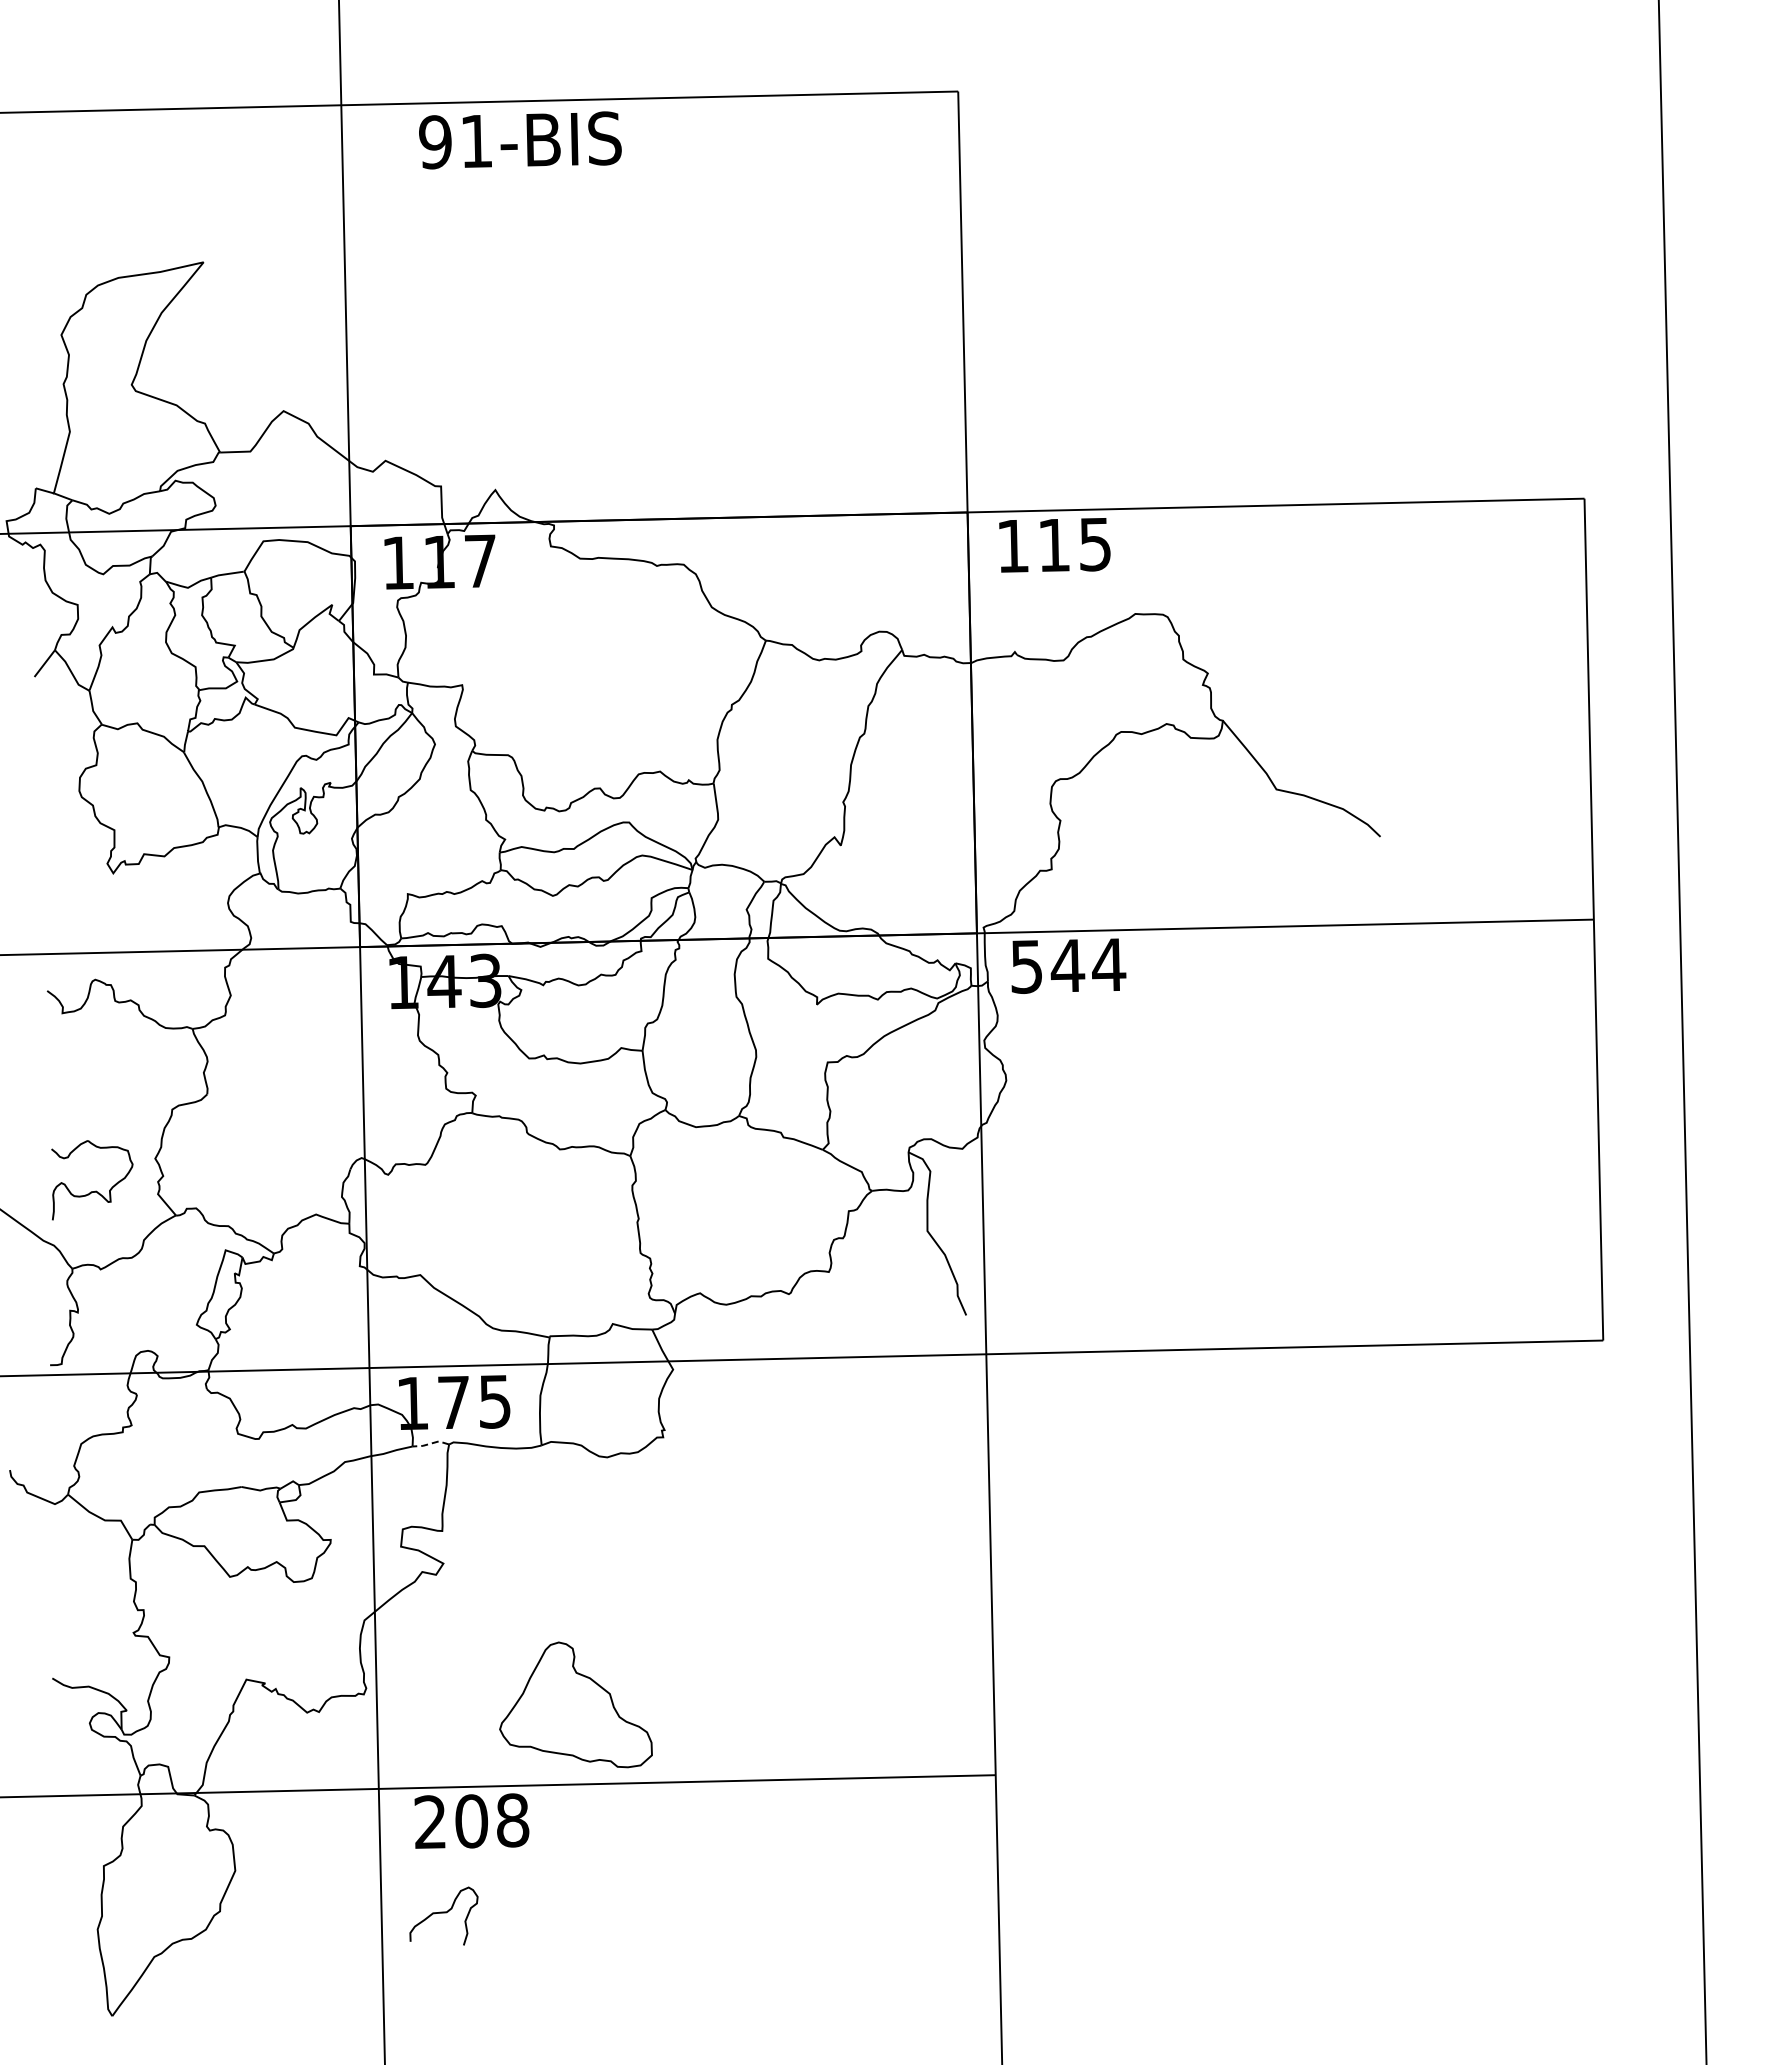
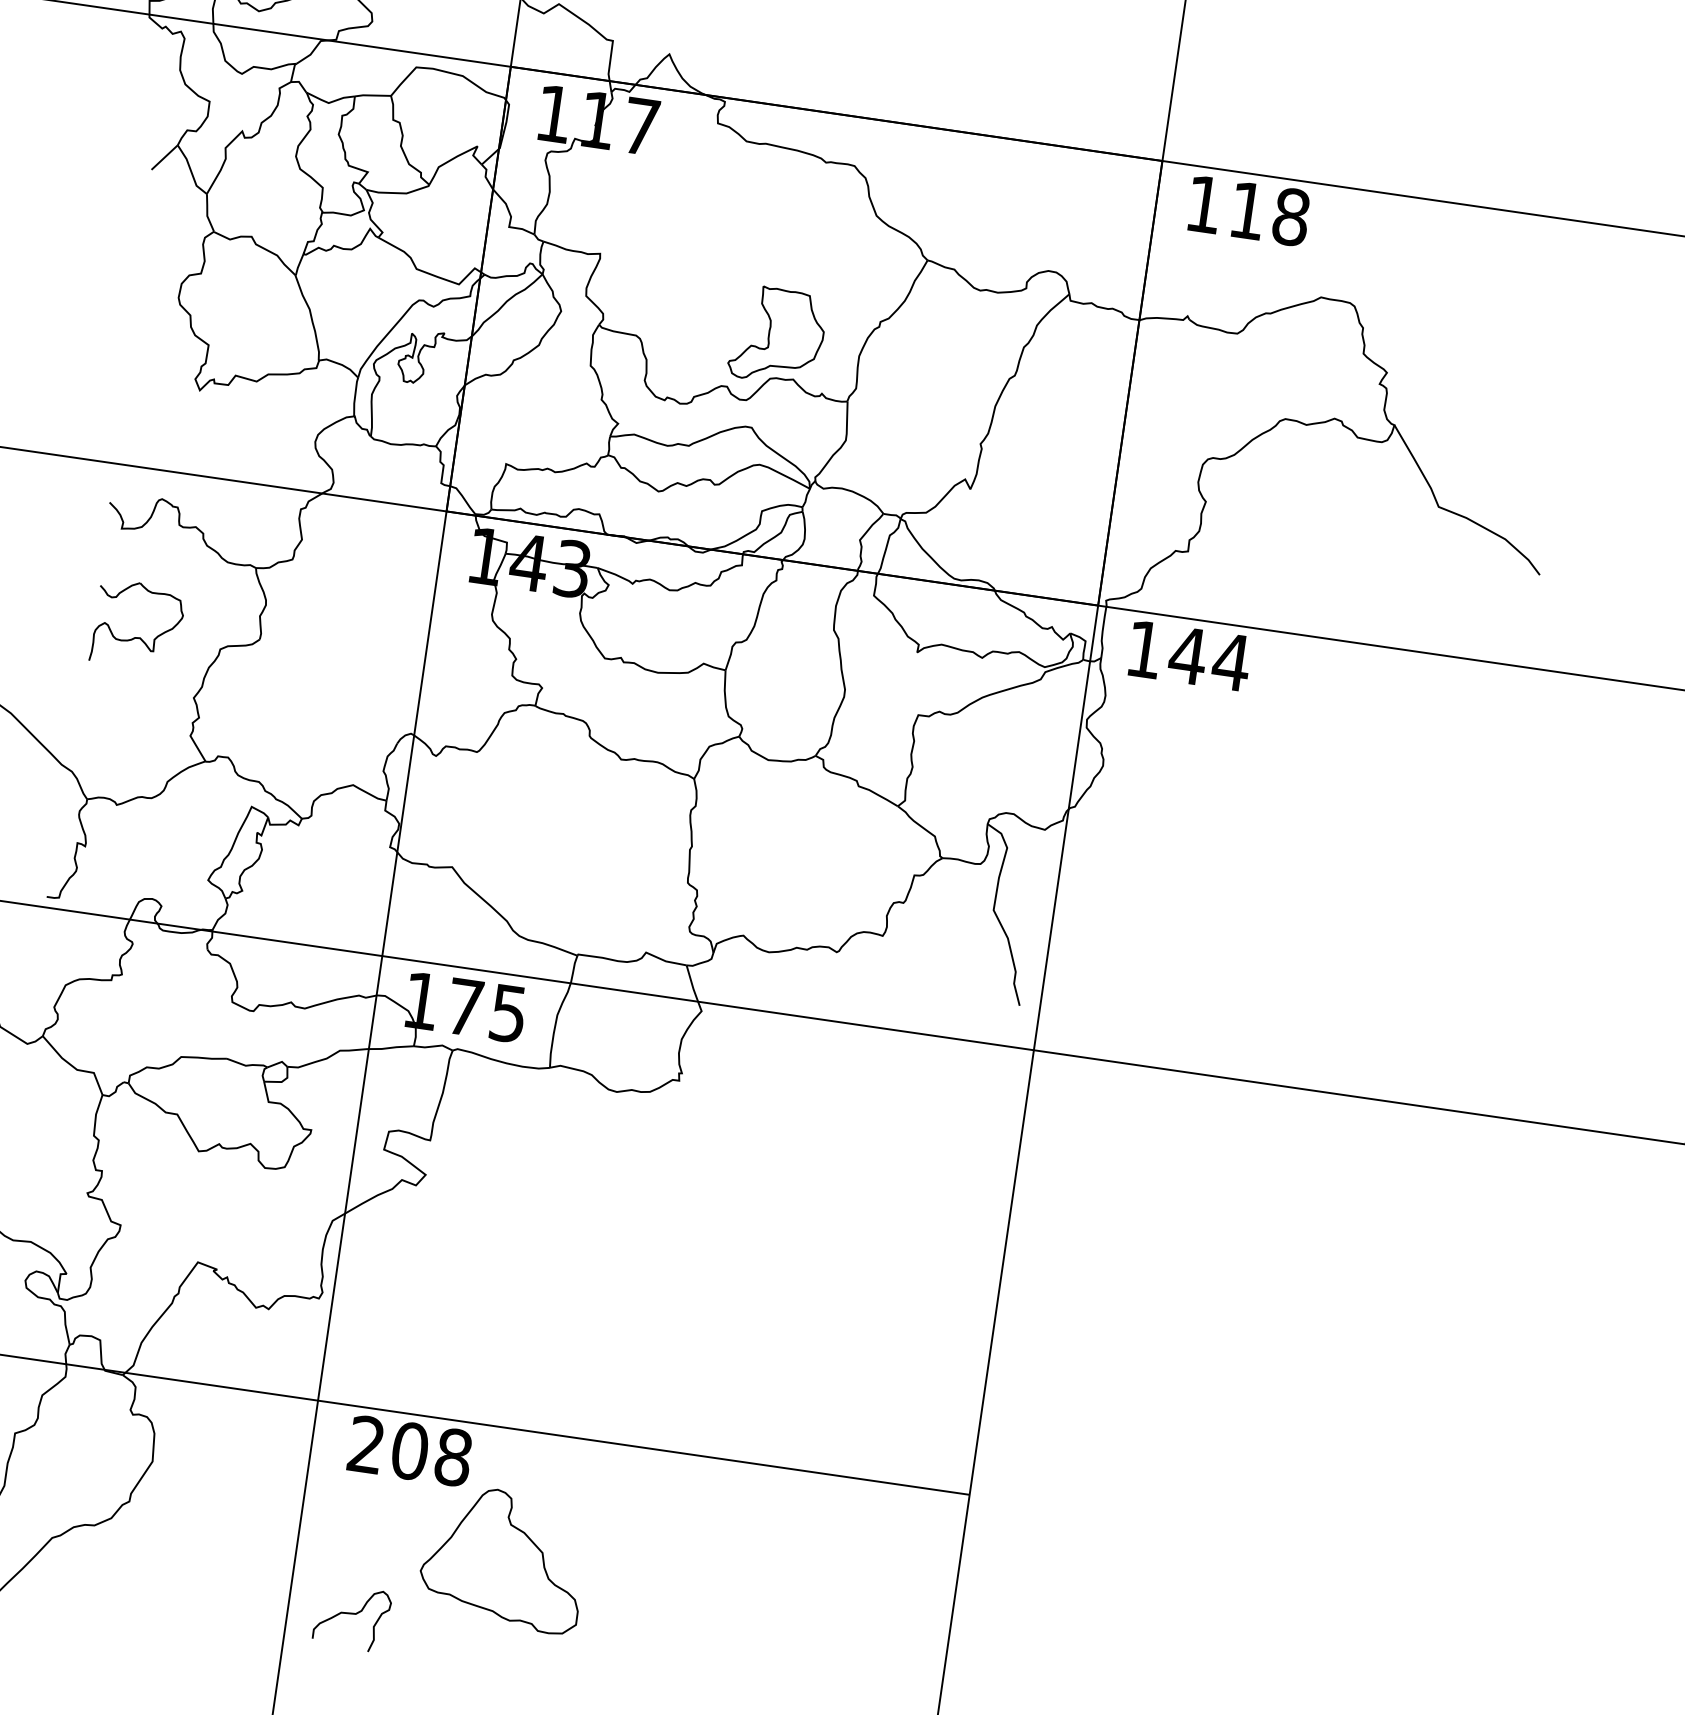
text: (1095, 544) -> (1291, 217), 115 -> 118
part: (639, 733) -> (778, 335), added
text: (1026, 966) -> (1144, 649), 544 -> 144
part: (95, 1190) -> (139, 636), moved
line: (430, 1443) -> (433, 1046), dashed -> solid
part: (575, 1704) -> (504, 1557), moved
curve: (443, 1913) -> (352, 1614), moved

